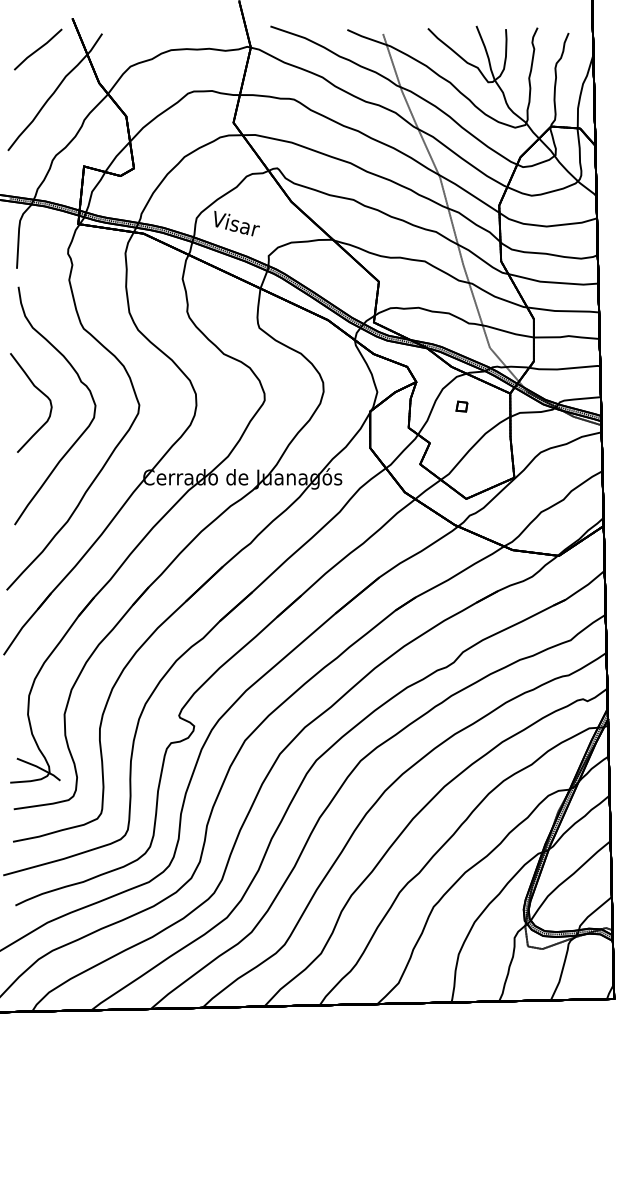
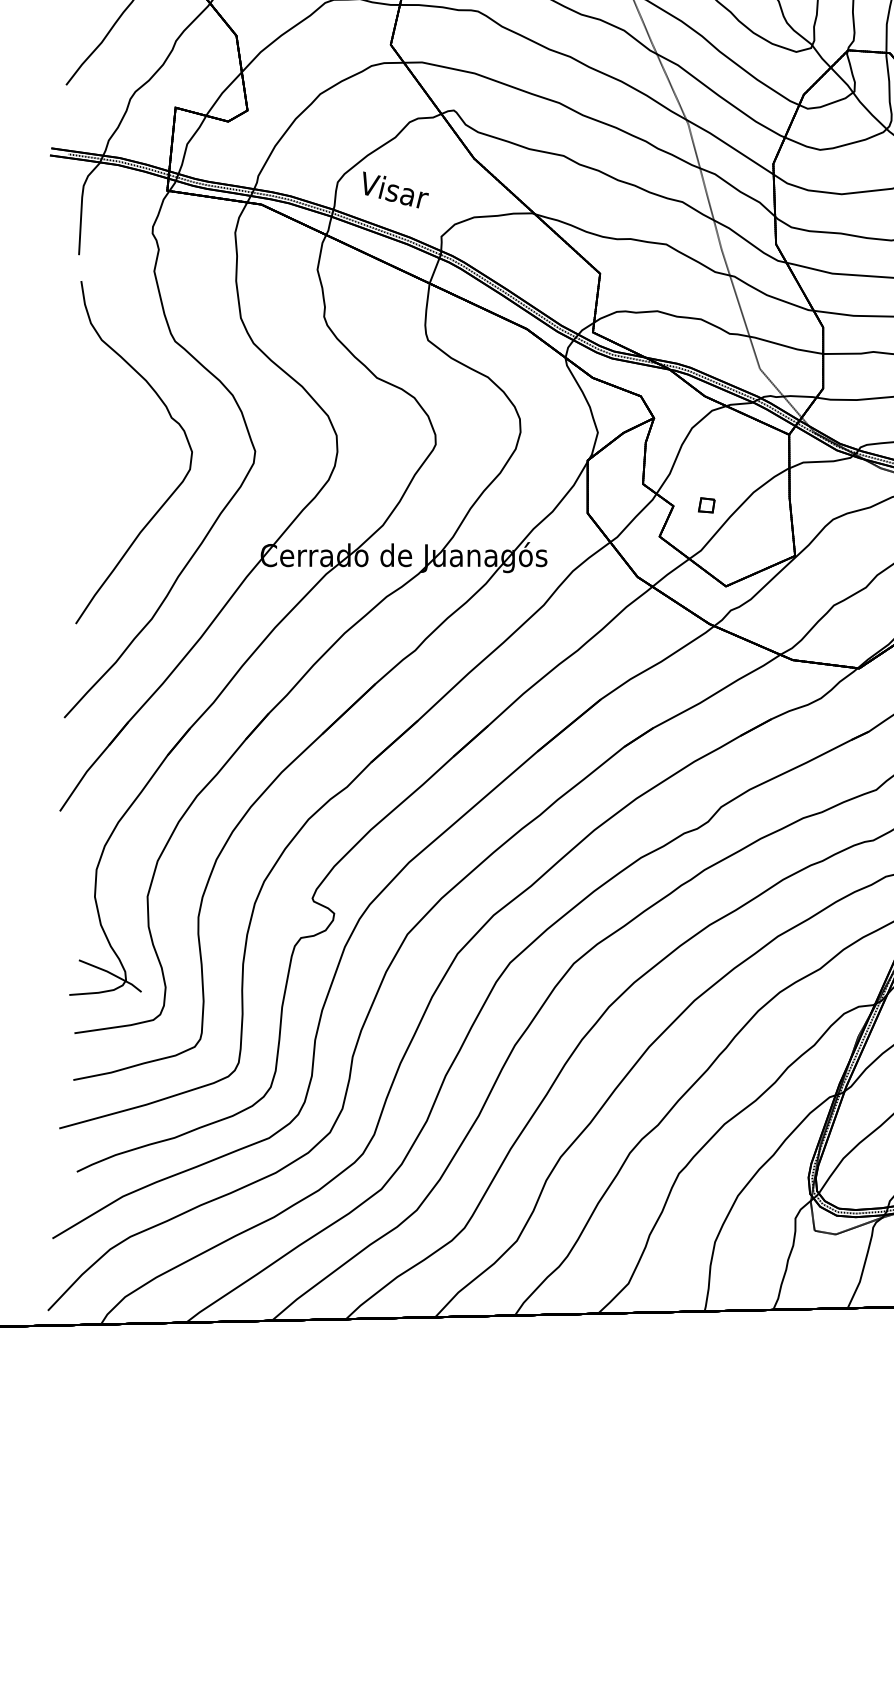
curve: (40, 392) -> (112, 433), removed
part: (461, 406) -> (706, 505), moved

